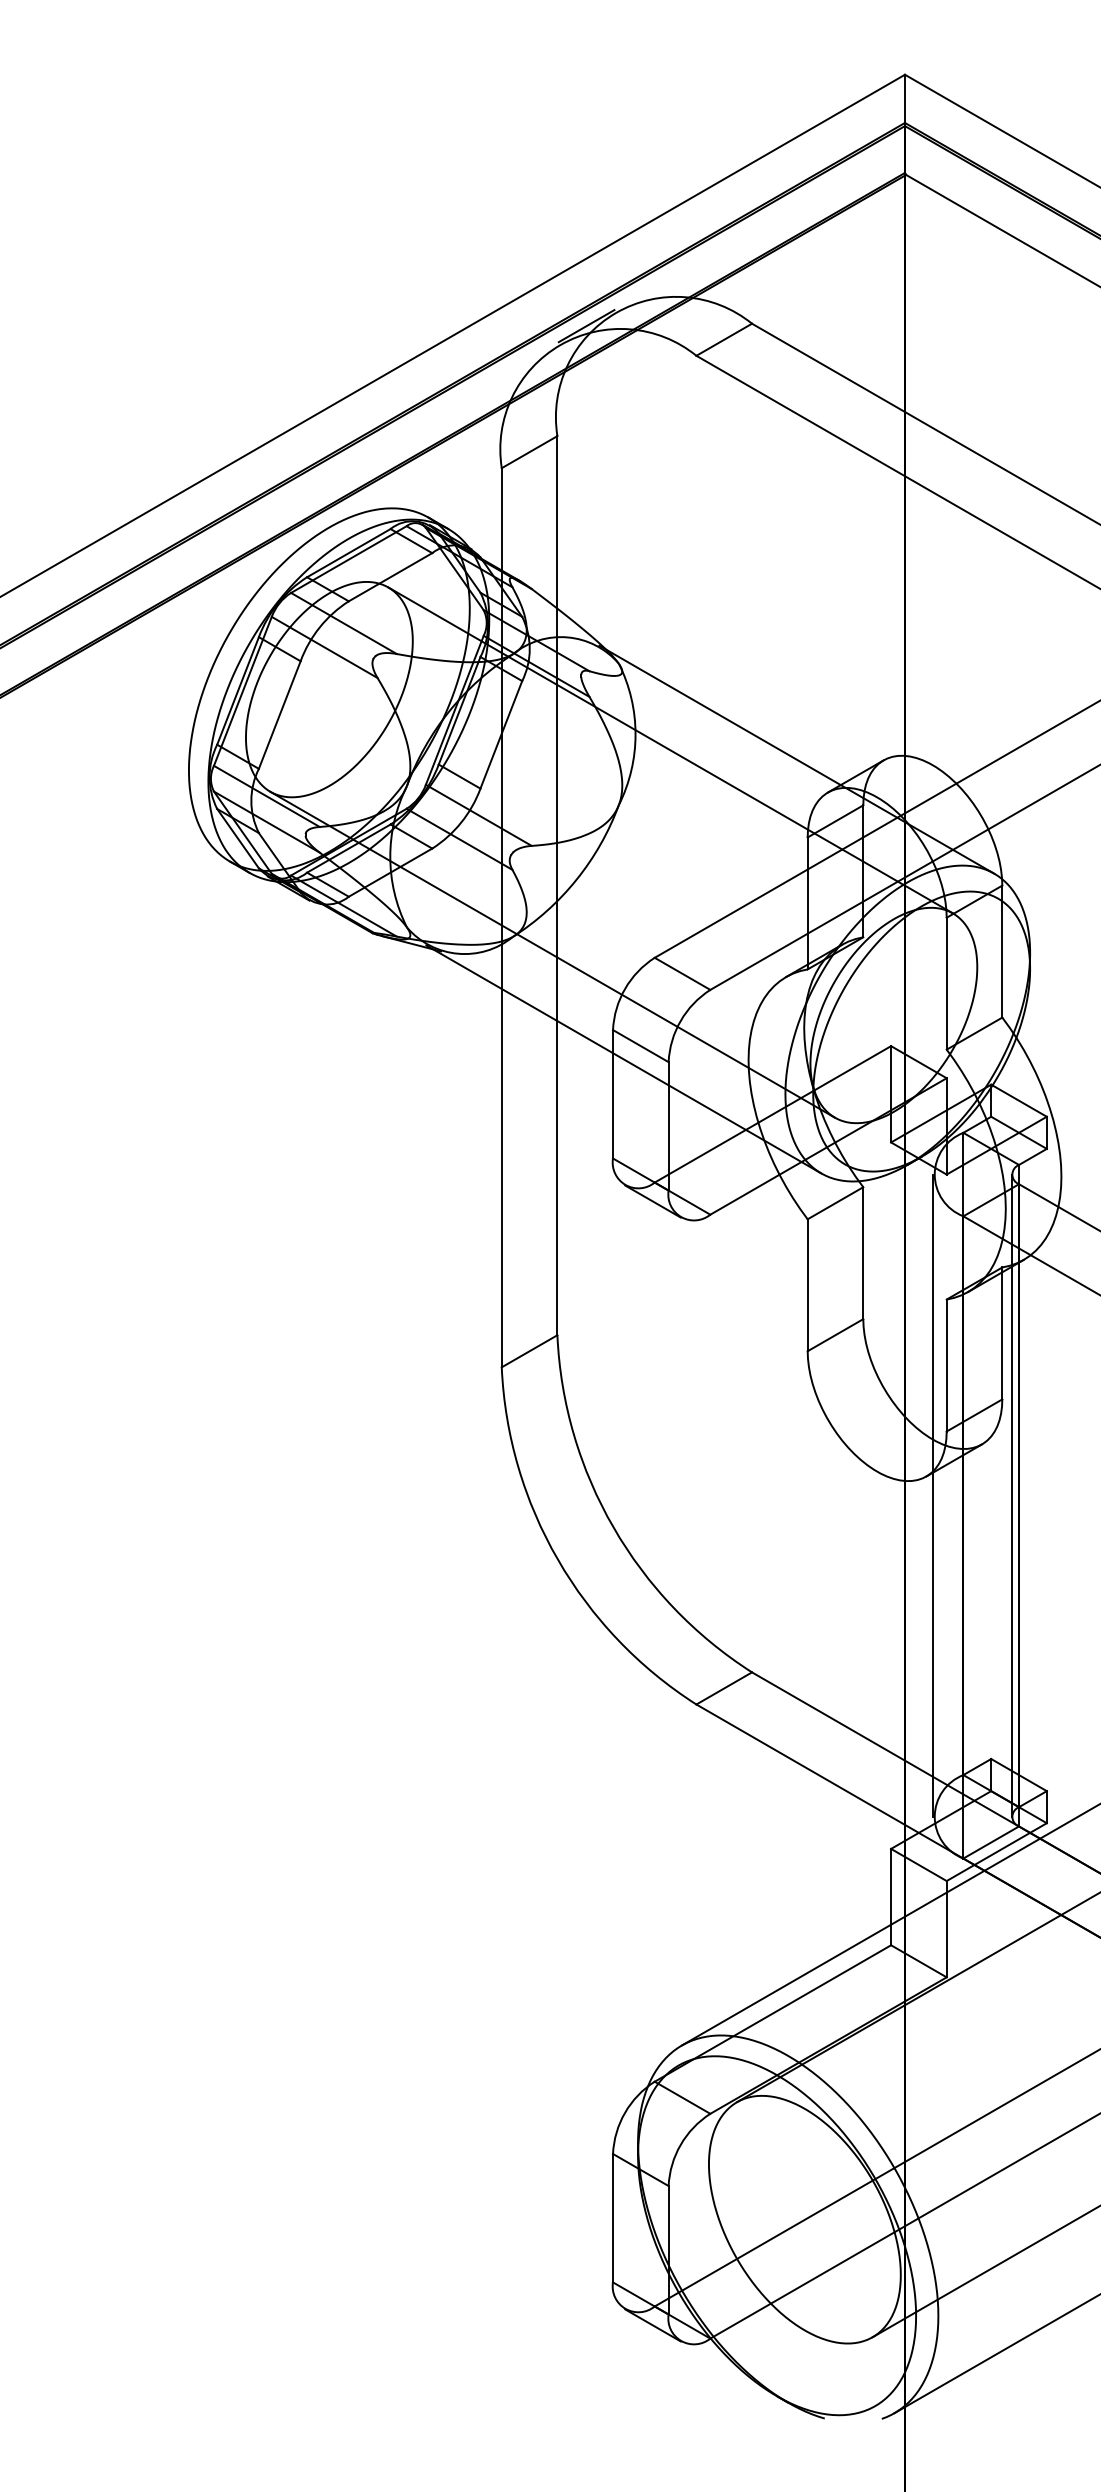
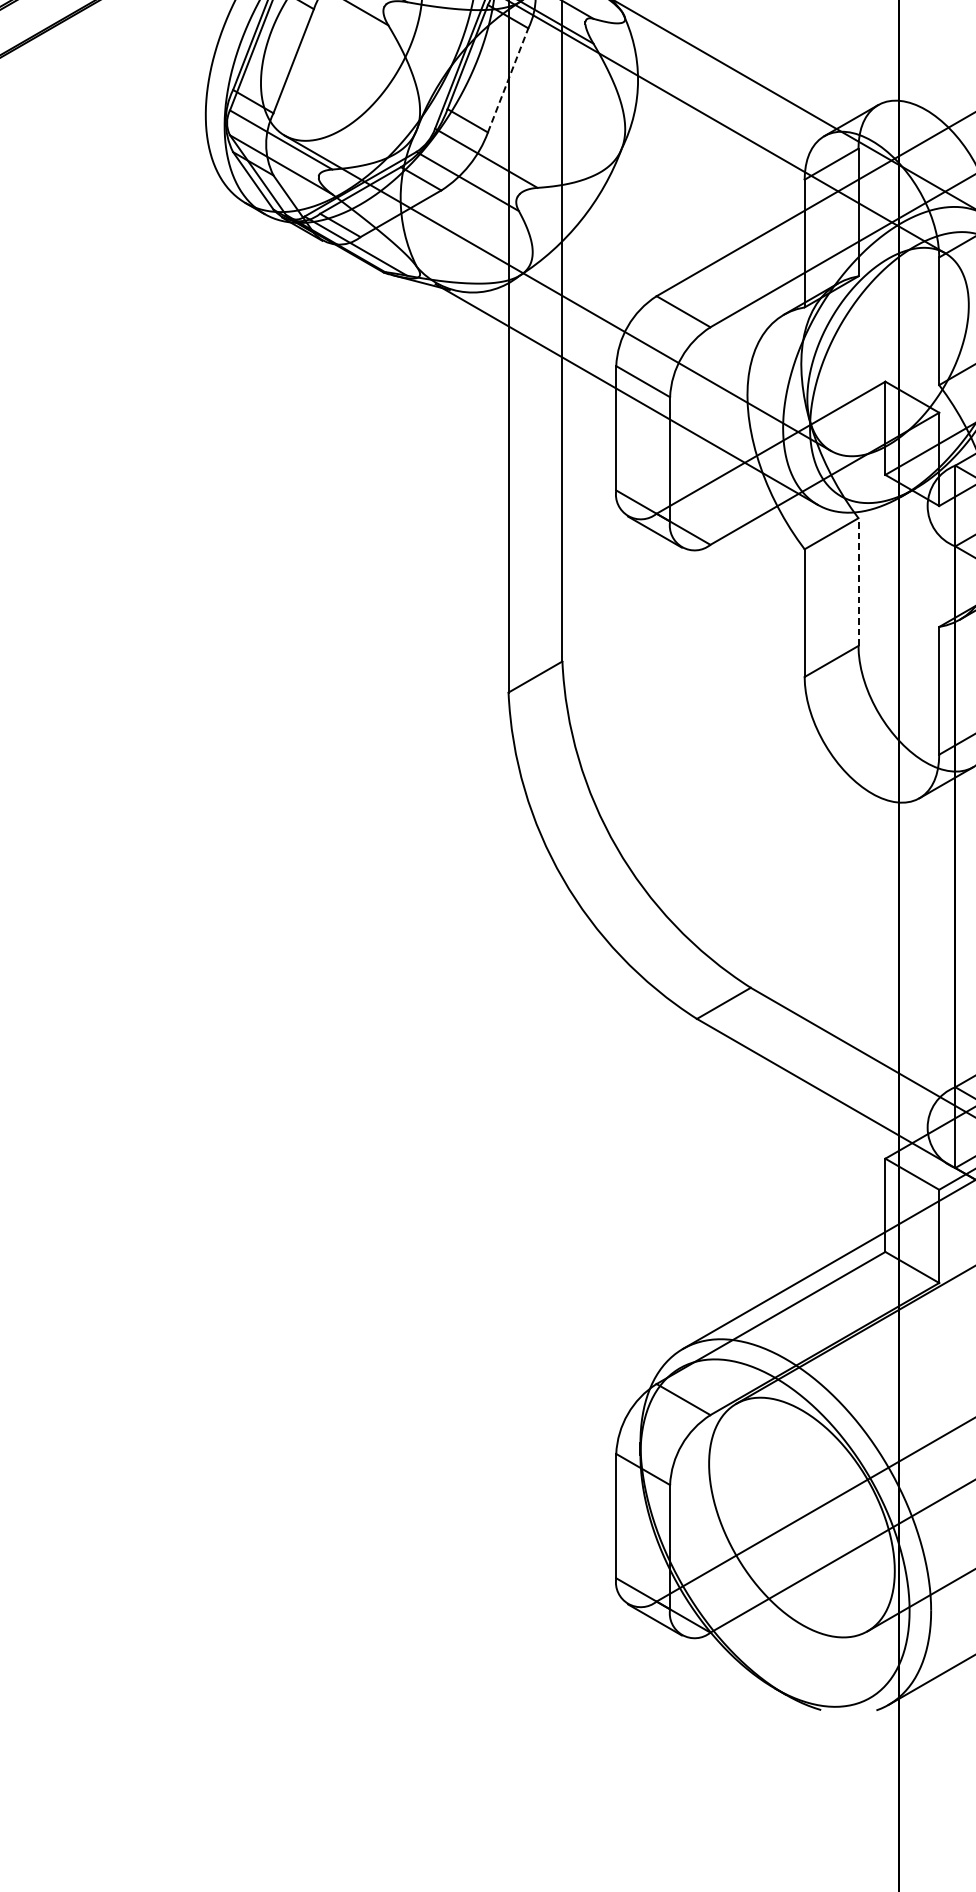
line: (501, 734) -> (508, 80), solid -> dashed
line: (863, 1253) -> (858, 582), solid -> dashed
line: (933, 1495) -> (926, 816), removed

